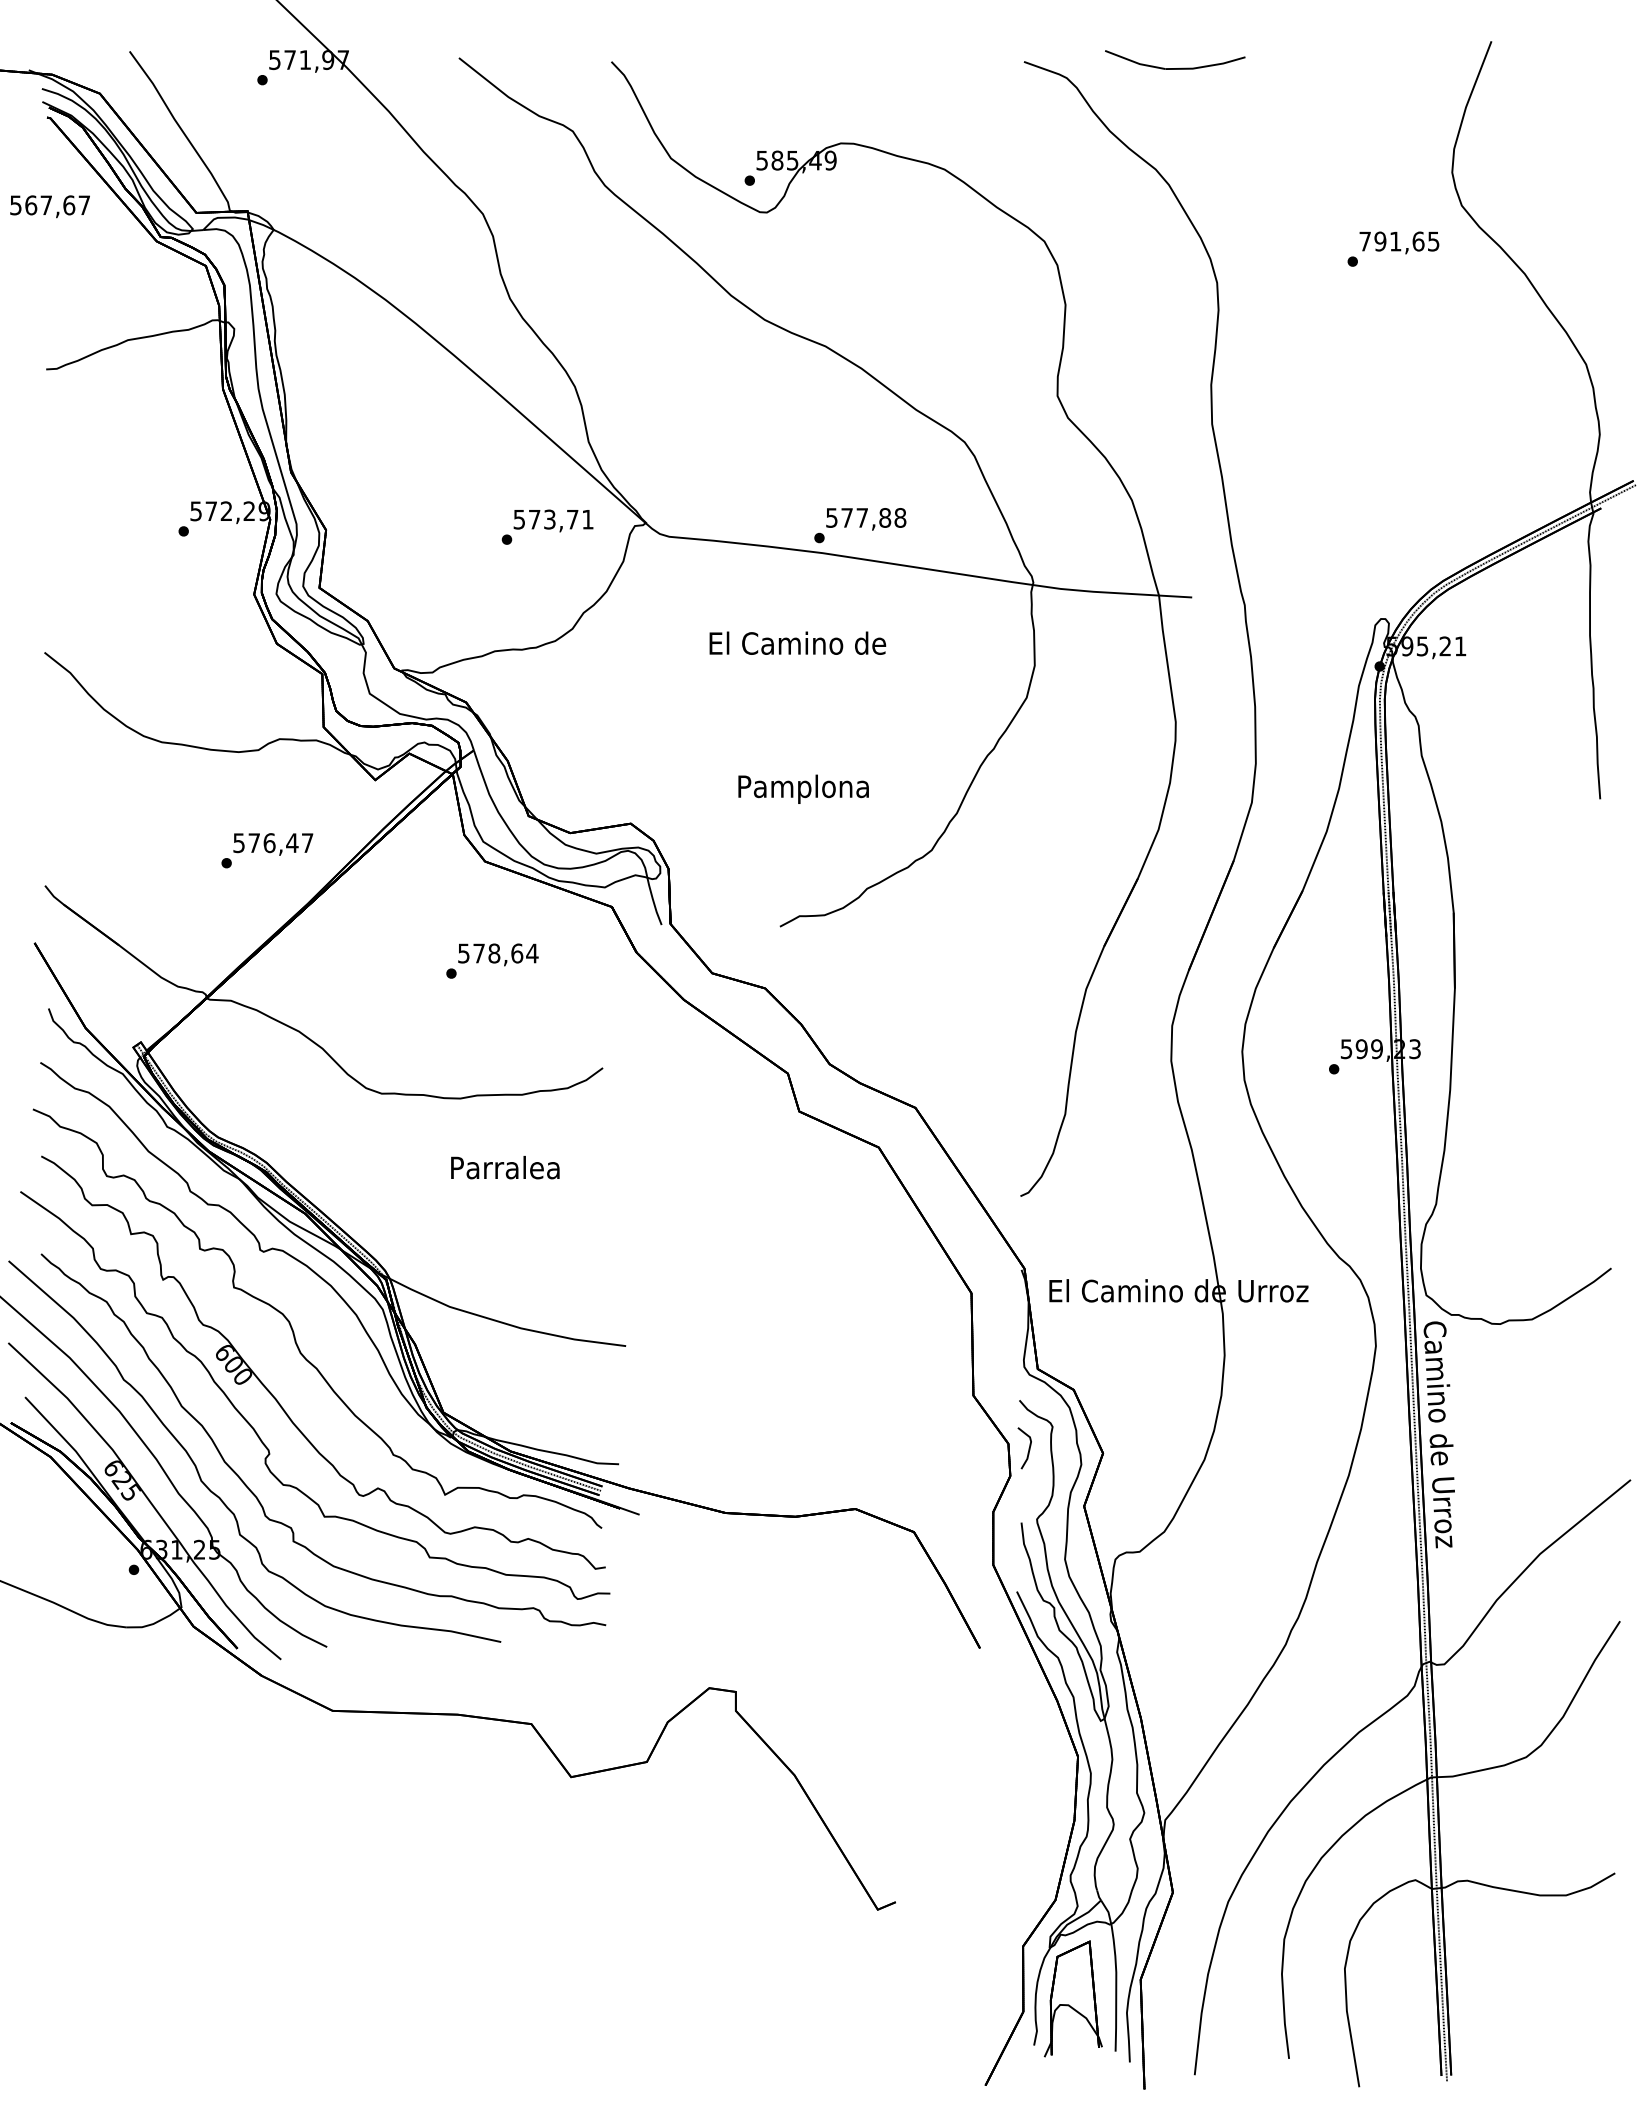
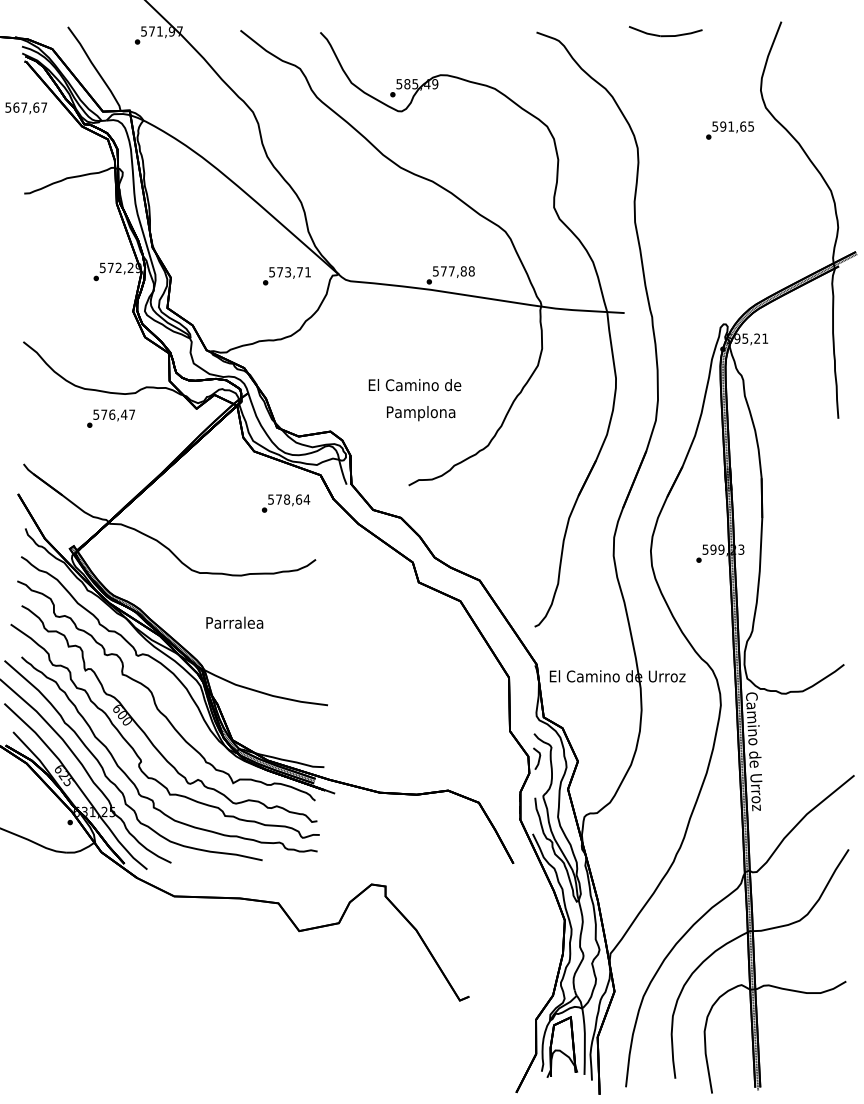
part: (1174, 60) -> (665, 31), moved
text: (1365, 241) -> (715, 126), 791,65 -> 591,65
text: (796, 644) -> (414, 385), moved
text: (266, 850) -> (110, 418), moved
text: (493, 960) -> (286, 503), moved
text: (504, 1167) -> (234, 622), moved

